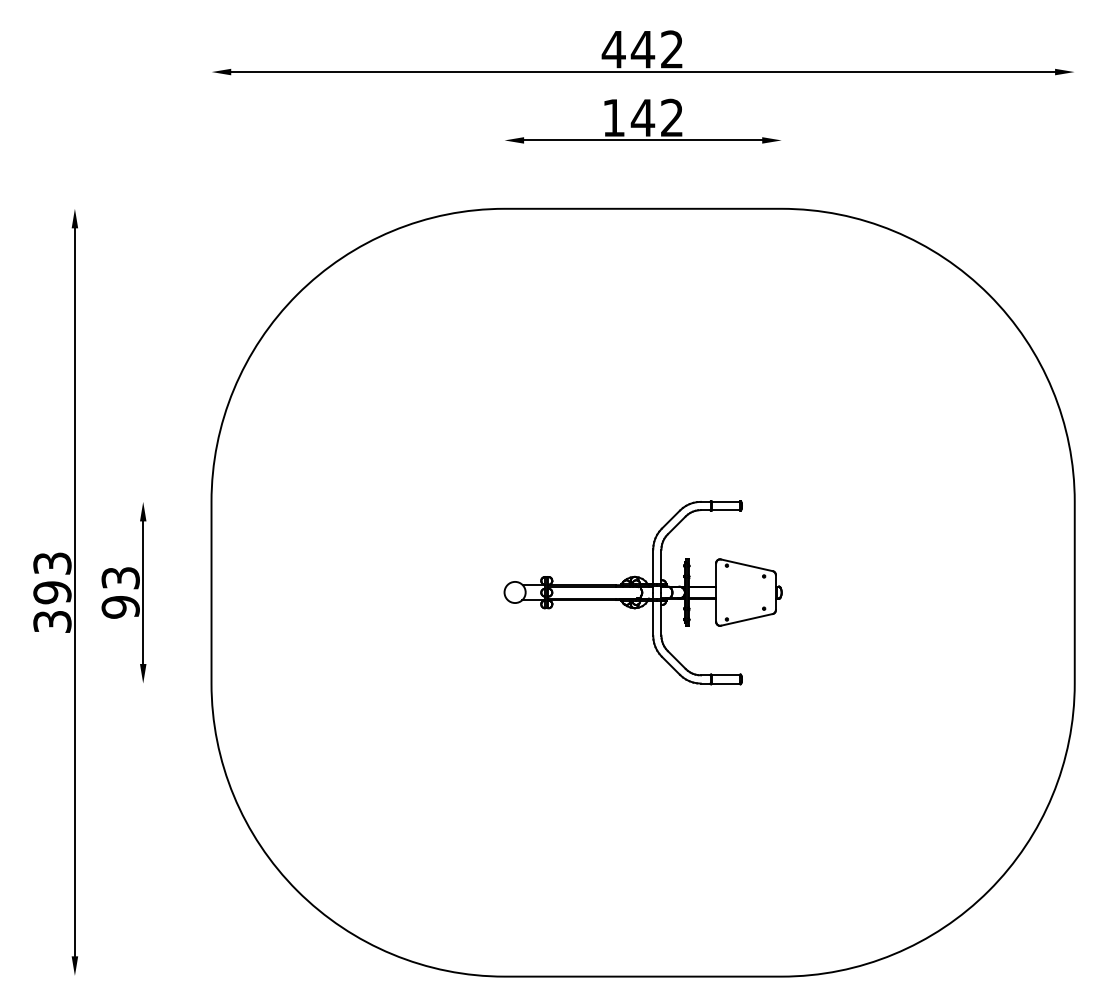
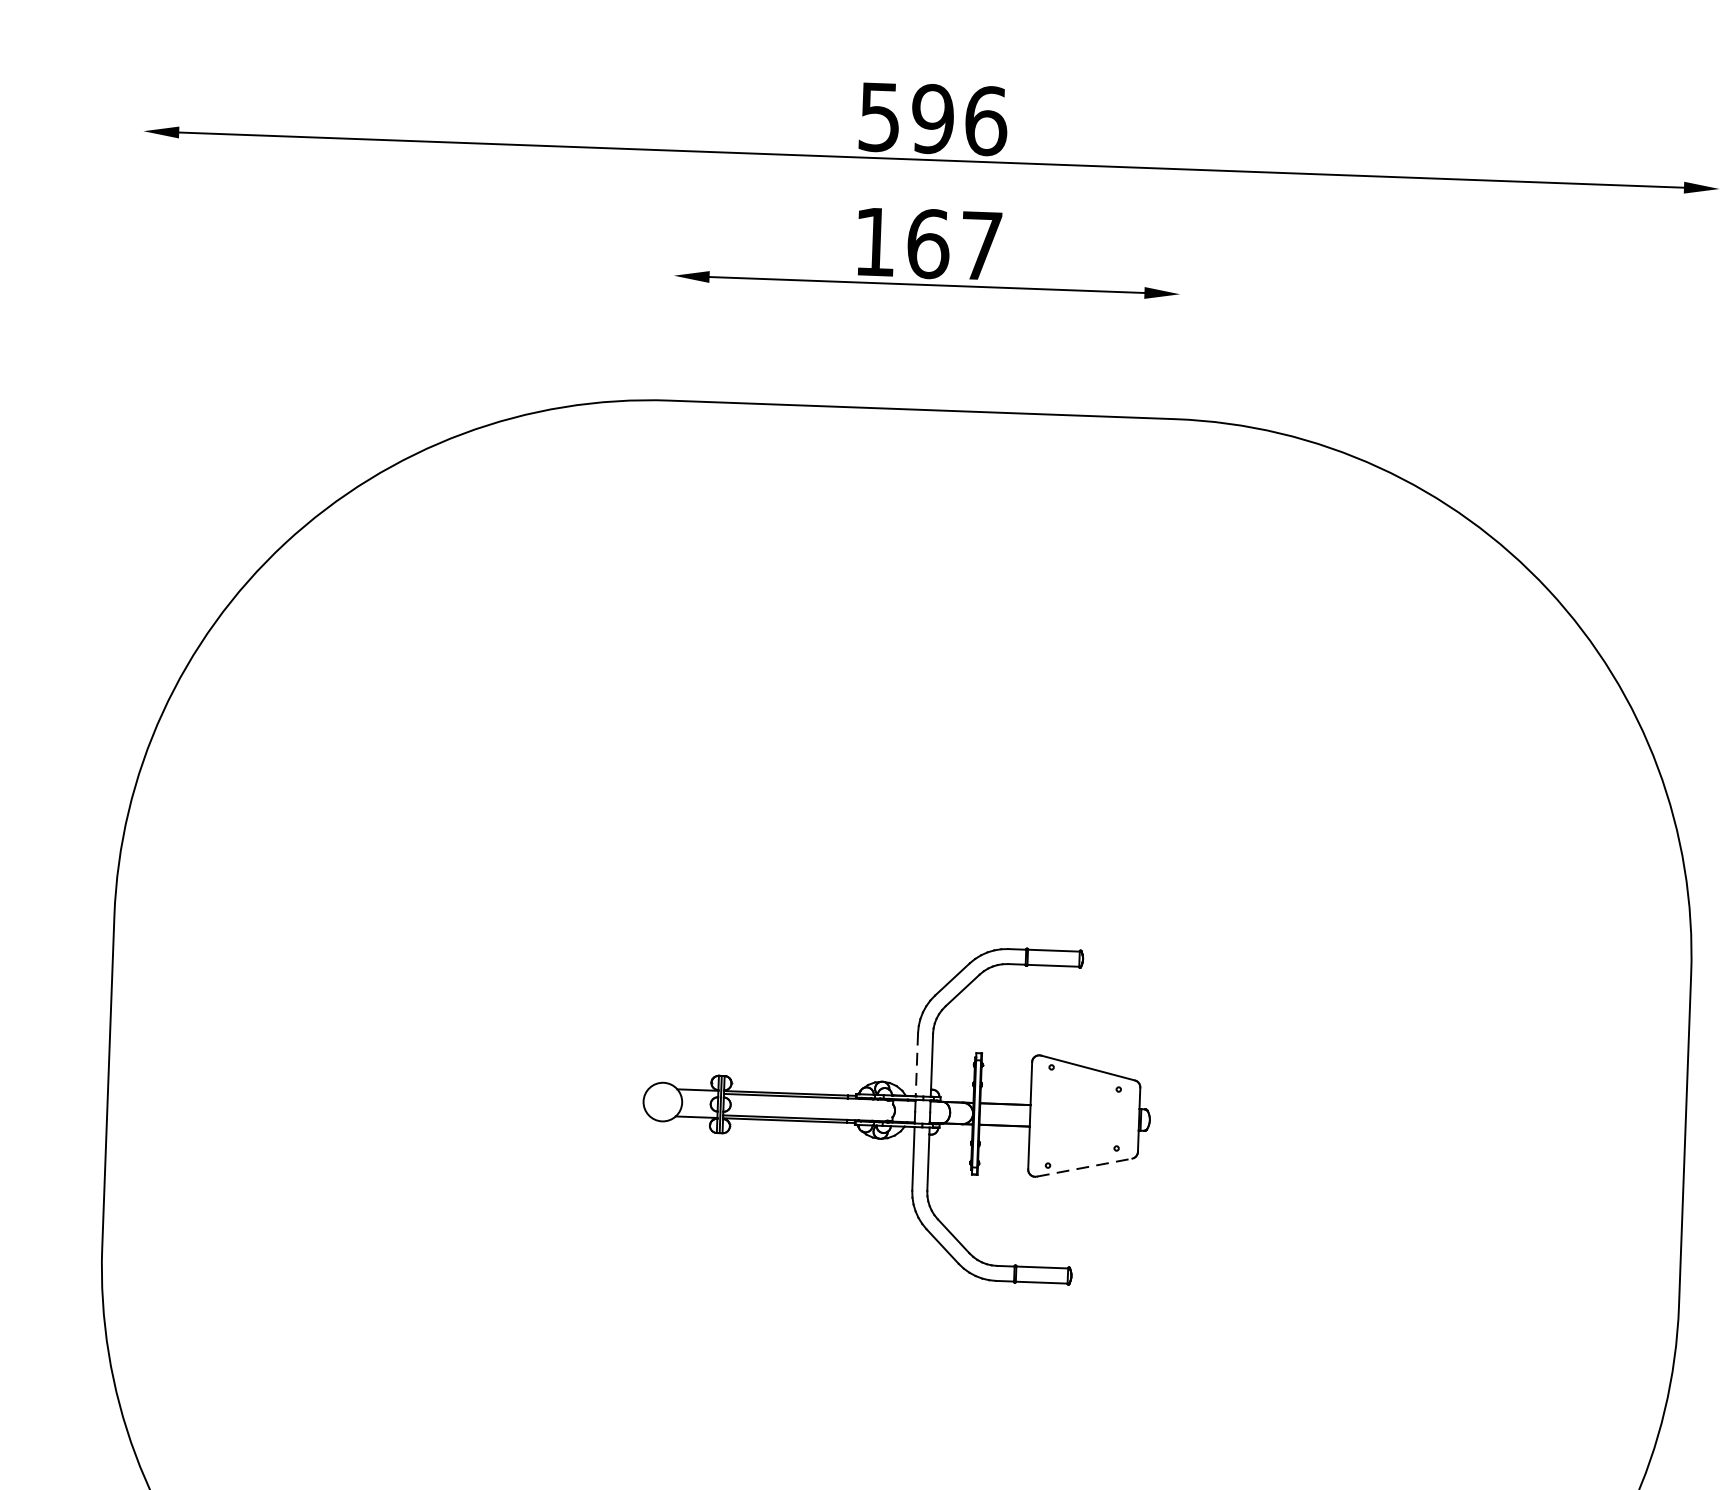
text: (642, 49) -> (931, 118), 442 -> 596
text: (656, 117) -> (952, 243), 142 -> 167
line: (653, 567) -> (917, 1065), solid -> dashed
line: (747, 619) -> (1085, 1167), solid -> dashed

